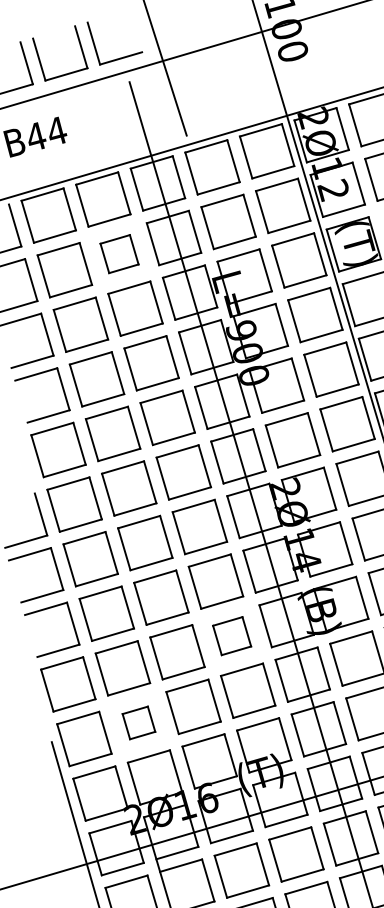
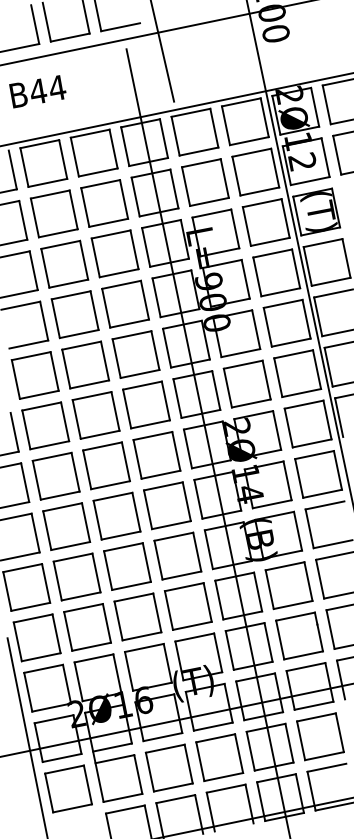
part: (119, 254) -> (104, 203), size x1.43
part: (231, 635) -> (177, 555), size x1.43
part: (138, 723) -> (87, 627), size x1.67

